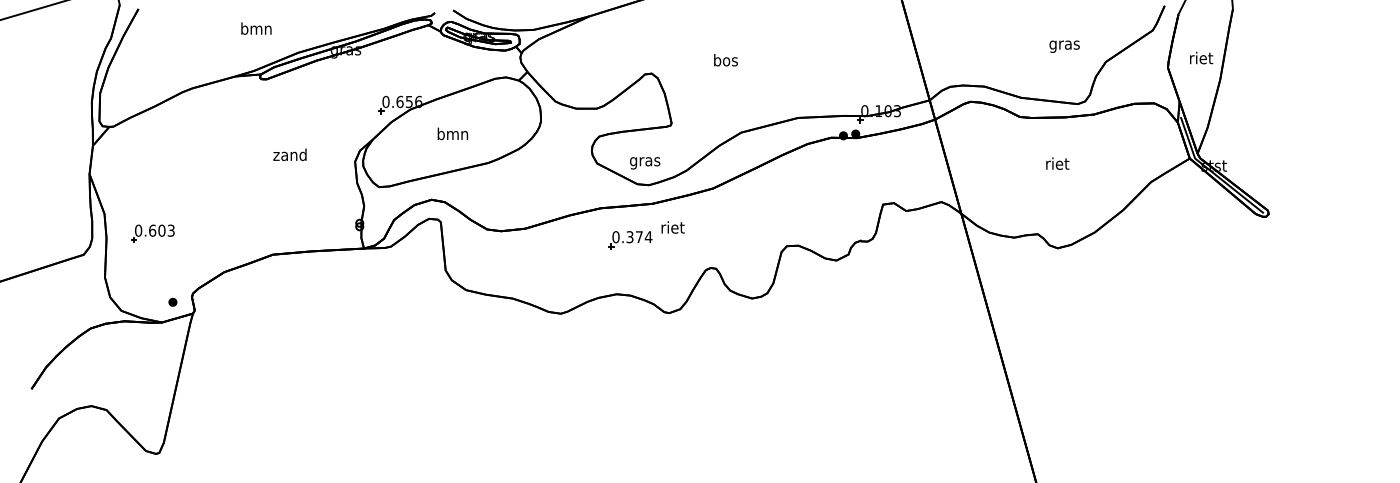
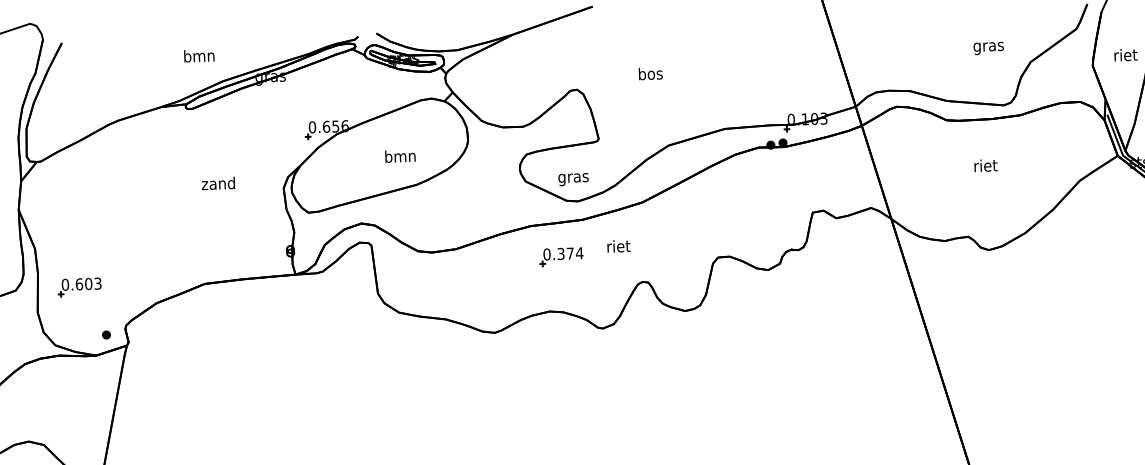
text: (256, 28) -> (199, 55), moved
text: (452, 133) -> (400, 155), moved
text: (672, 227) -> (618, 246), moved
part: (152, 233) -> (79, 287), moved

